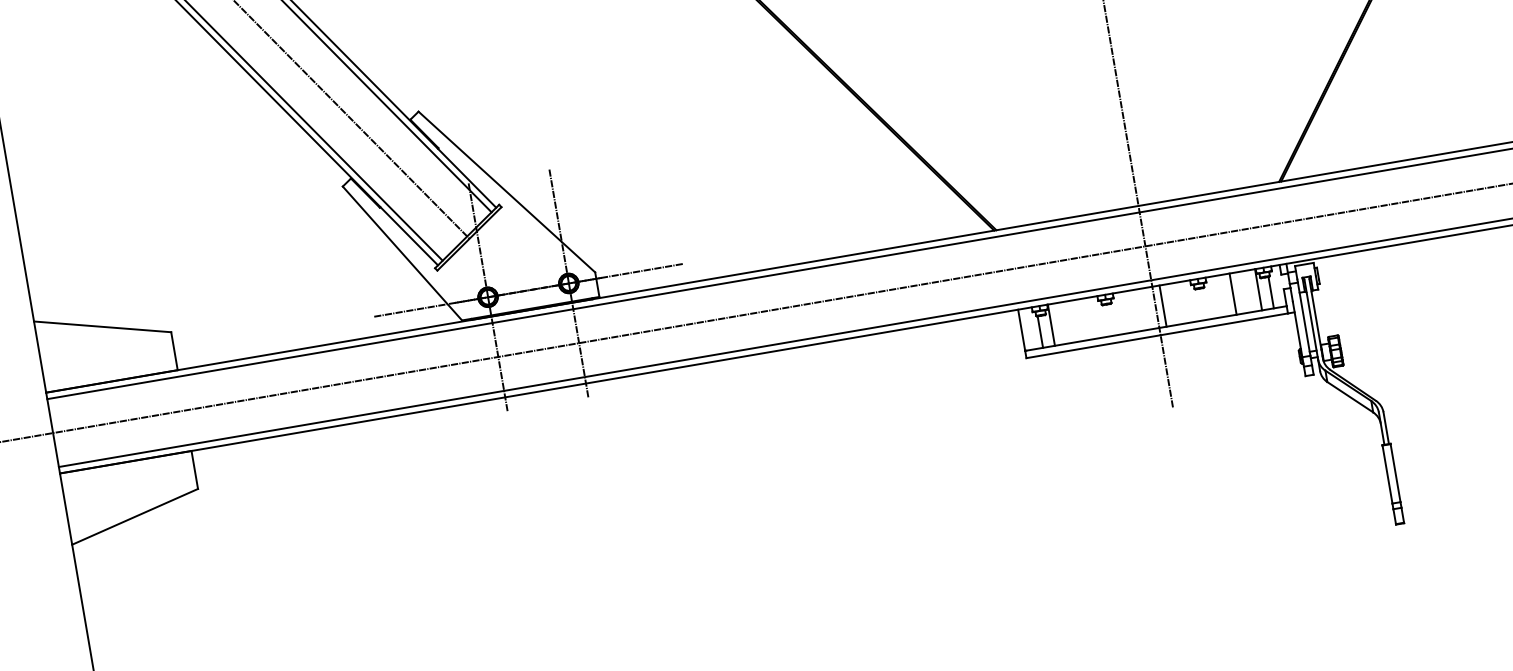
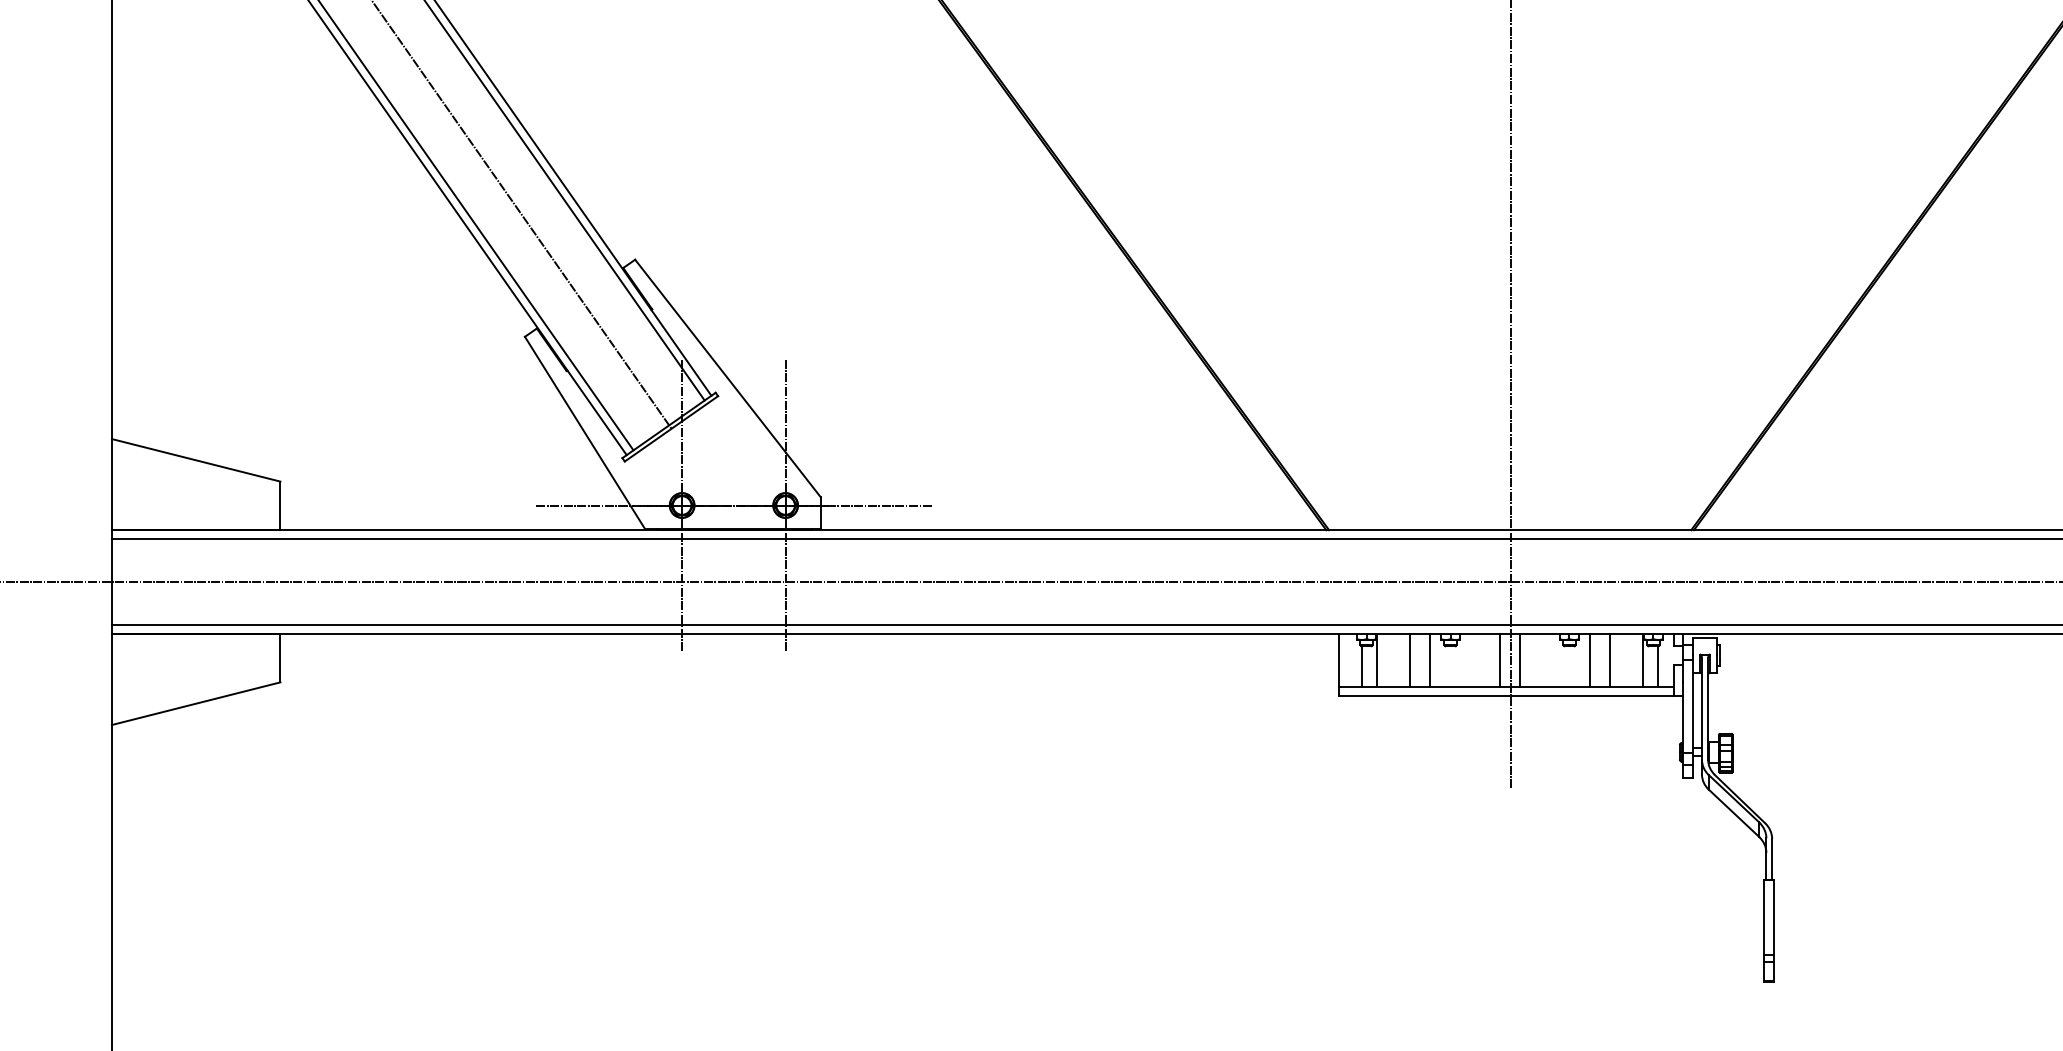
line: (1217, 296) -> (1590, 659), added
line: (1146, 308) -> (1499, 659), added
line: (1092, 317) -> (1429, 659), added
line: (1076, 320) -> (1409, 659), added

